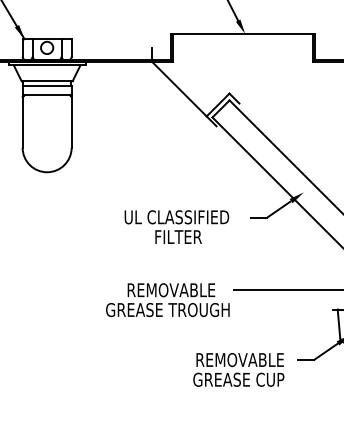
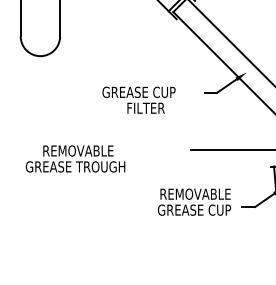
text: (176, 217) -> (144, 92), UL CLASSIFIED -> GREASE CUP
text: (167, 300) -> (75, 159), moved
text: (238, 369) -> (194, 201), moved

